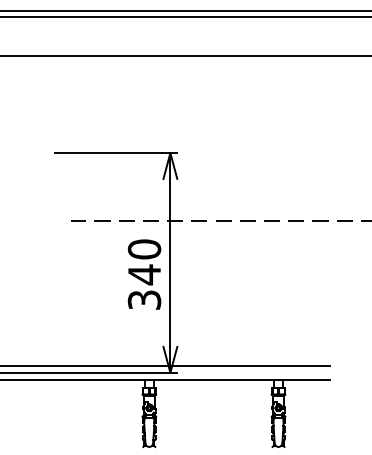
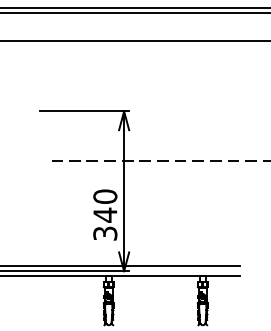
text: (144, 274) -> (105, 214), moved

